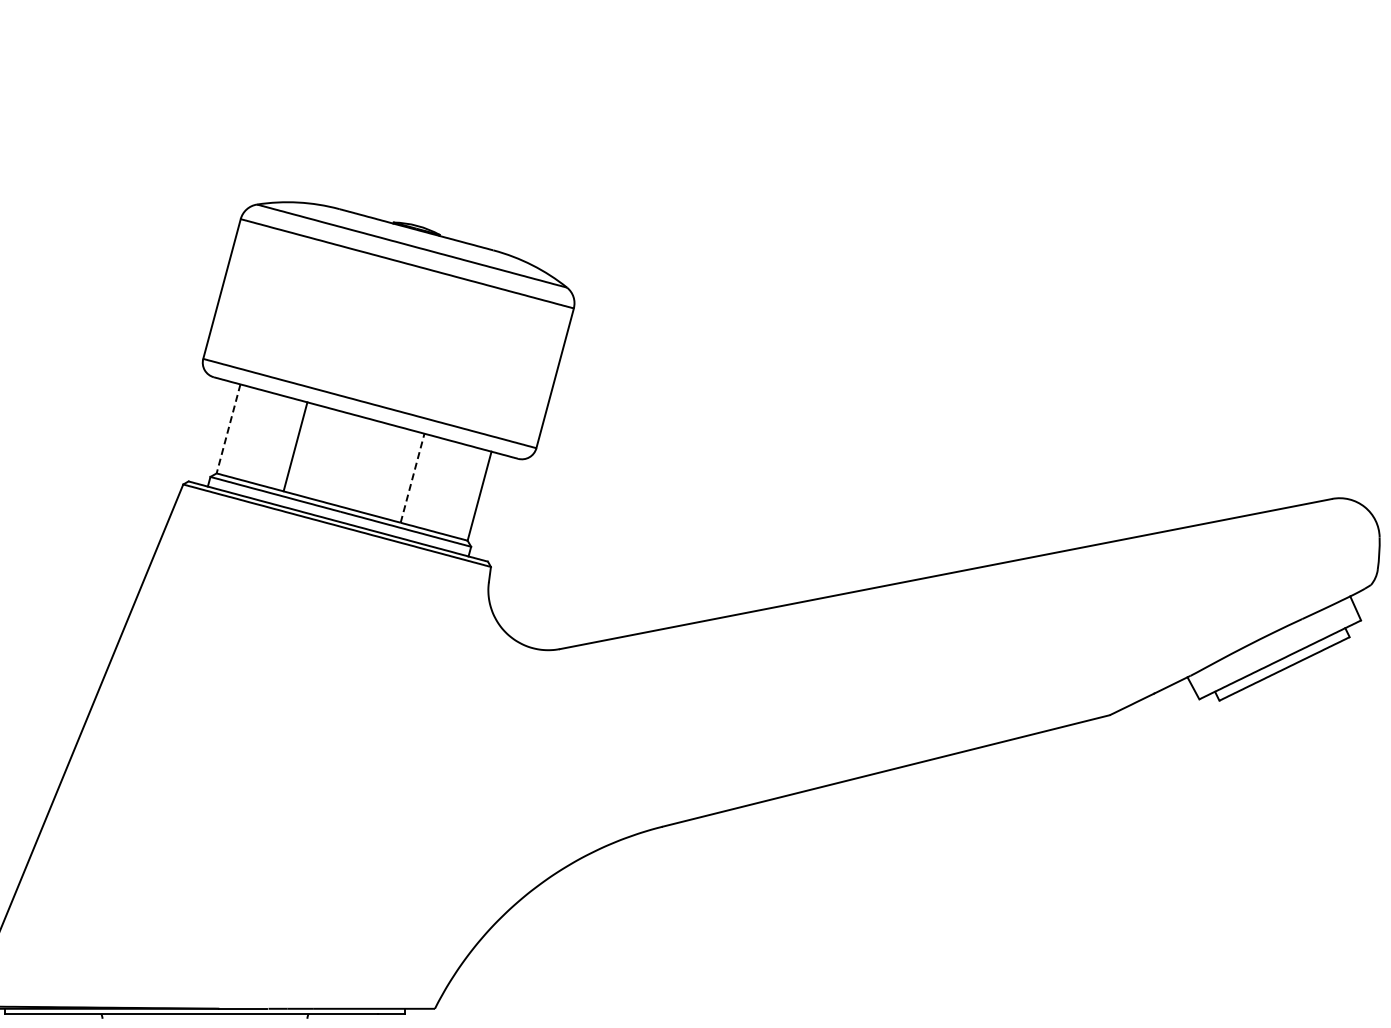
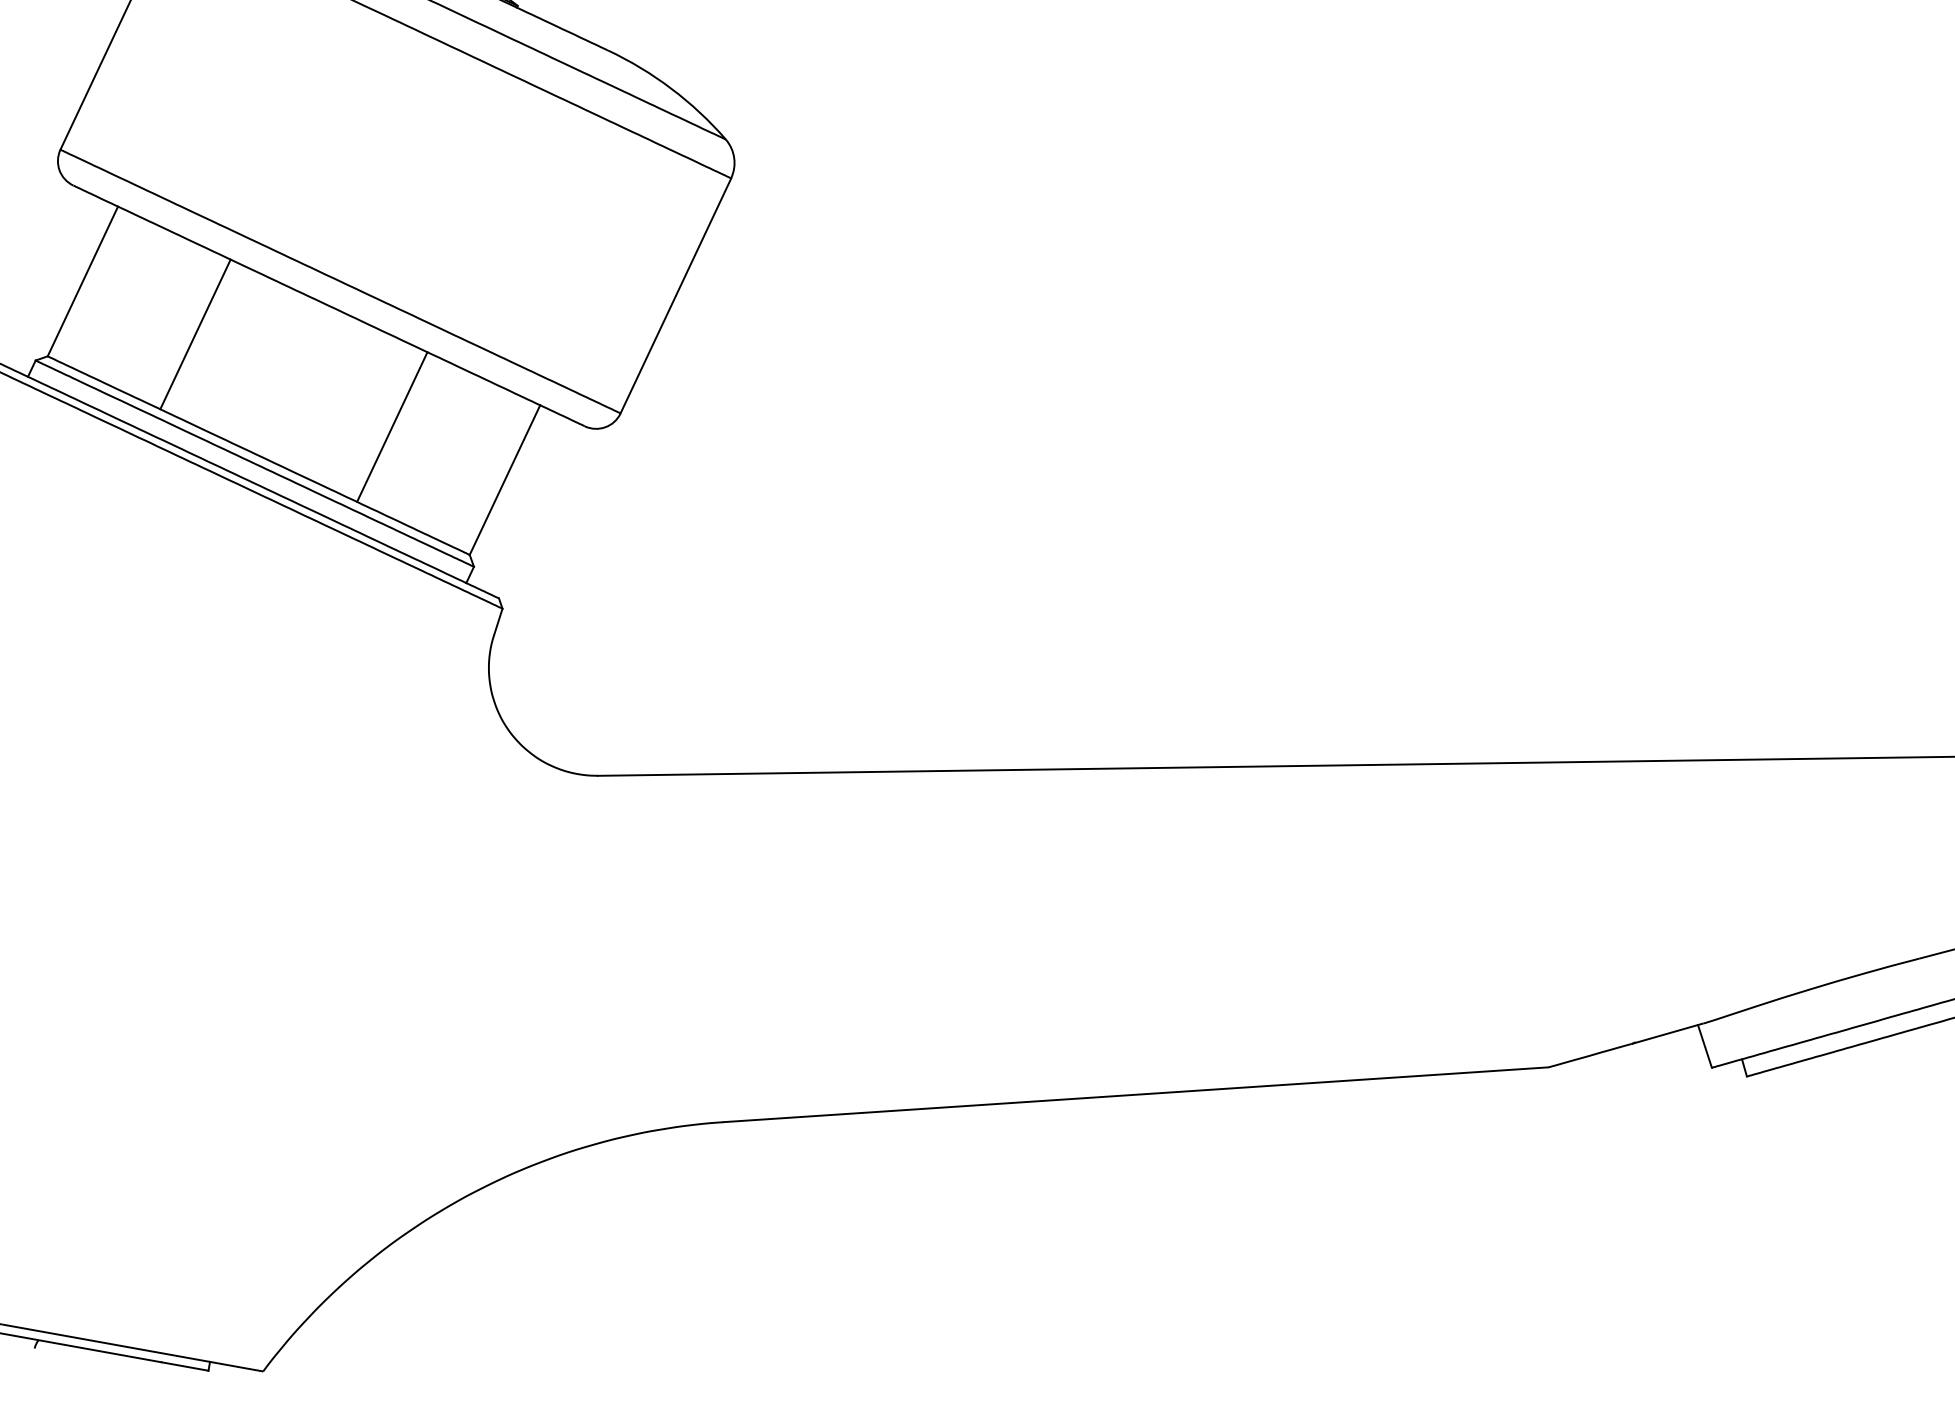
line: (228, 429) -> (82, 282), dashed -> solid
line: (412, 477) -> (392, 425), dashed -> solid

